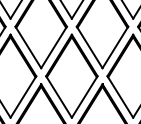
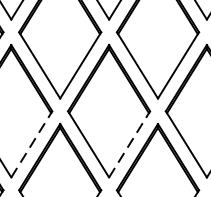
line: (23, 96) -> (31, 143), solid -> dashed
line: (84, 96) -> (129, 143), solid -> dashed

